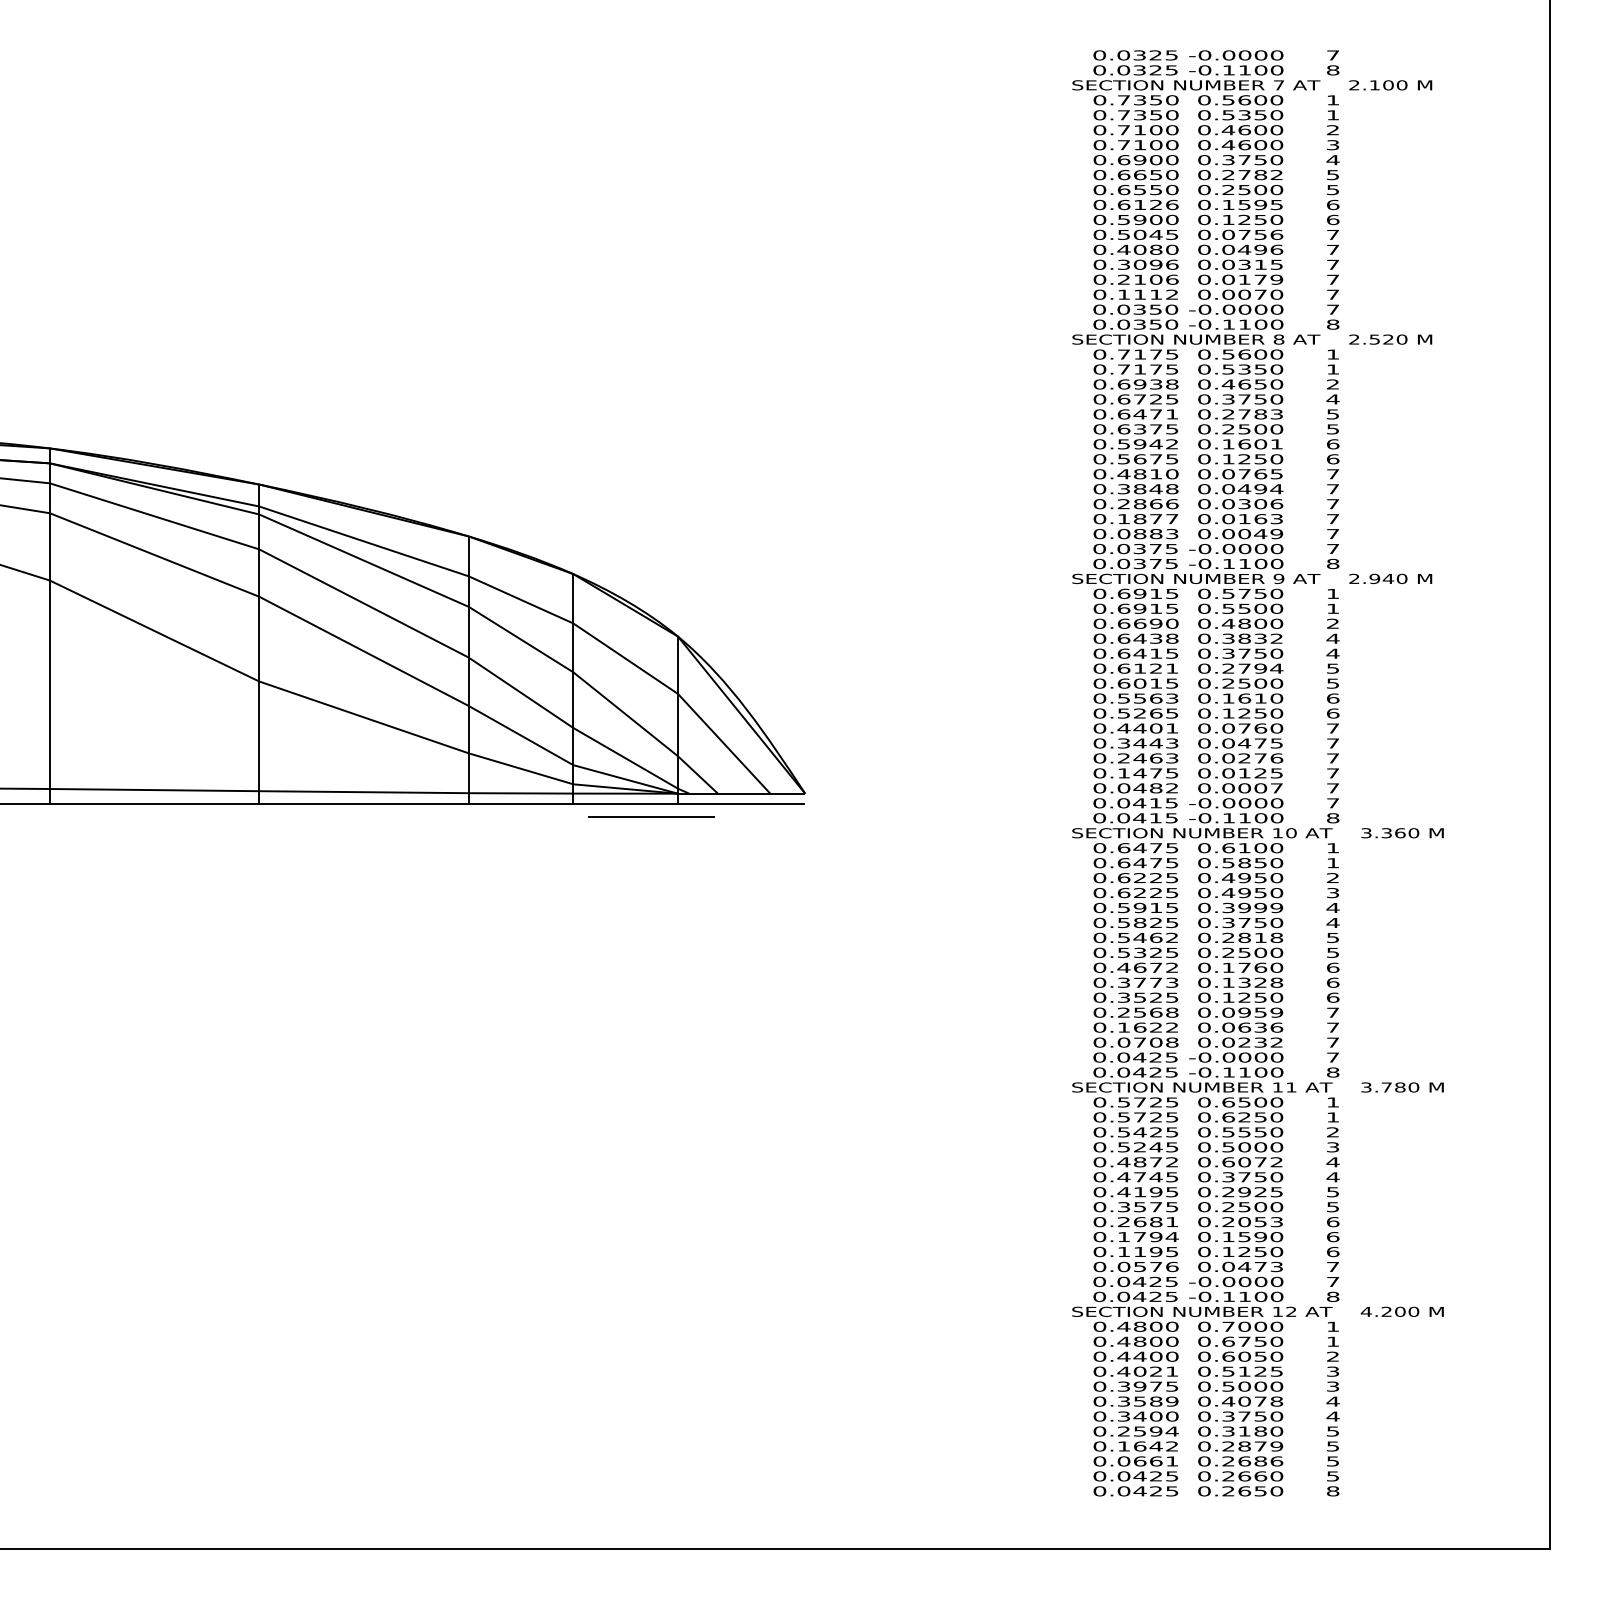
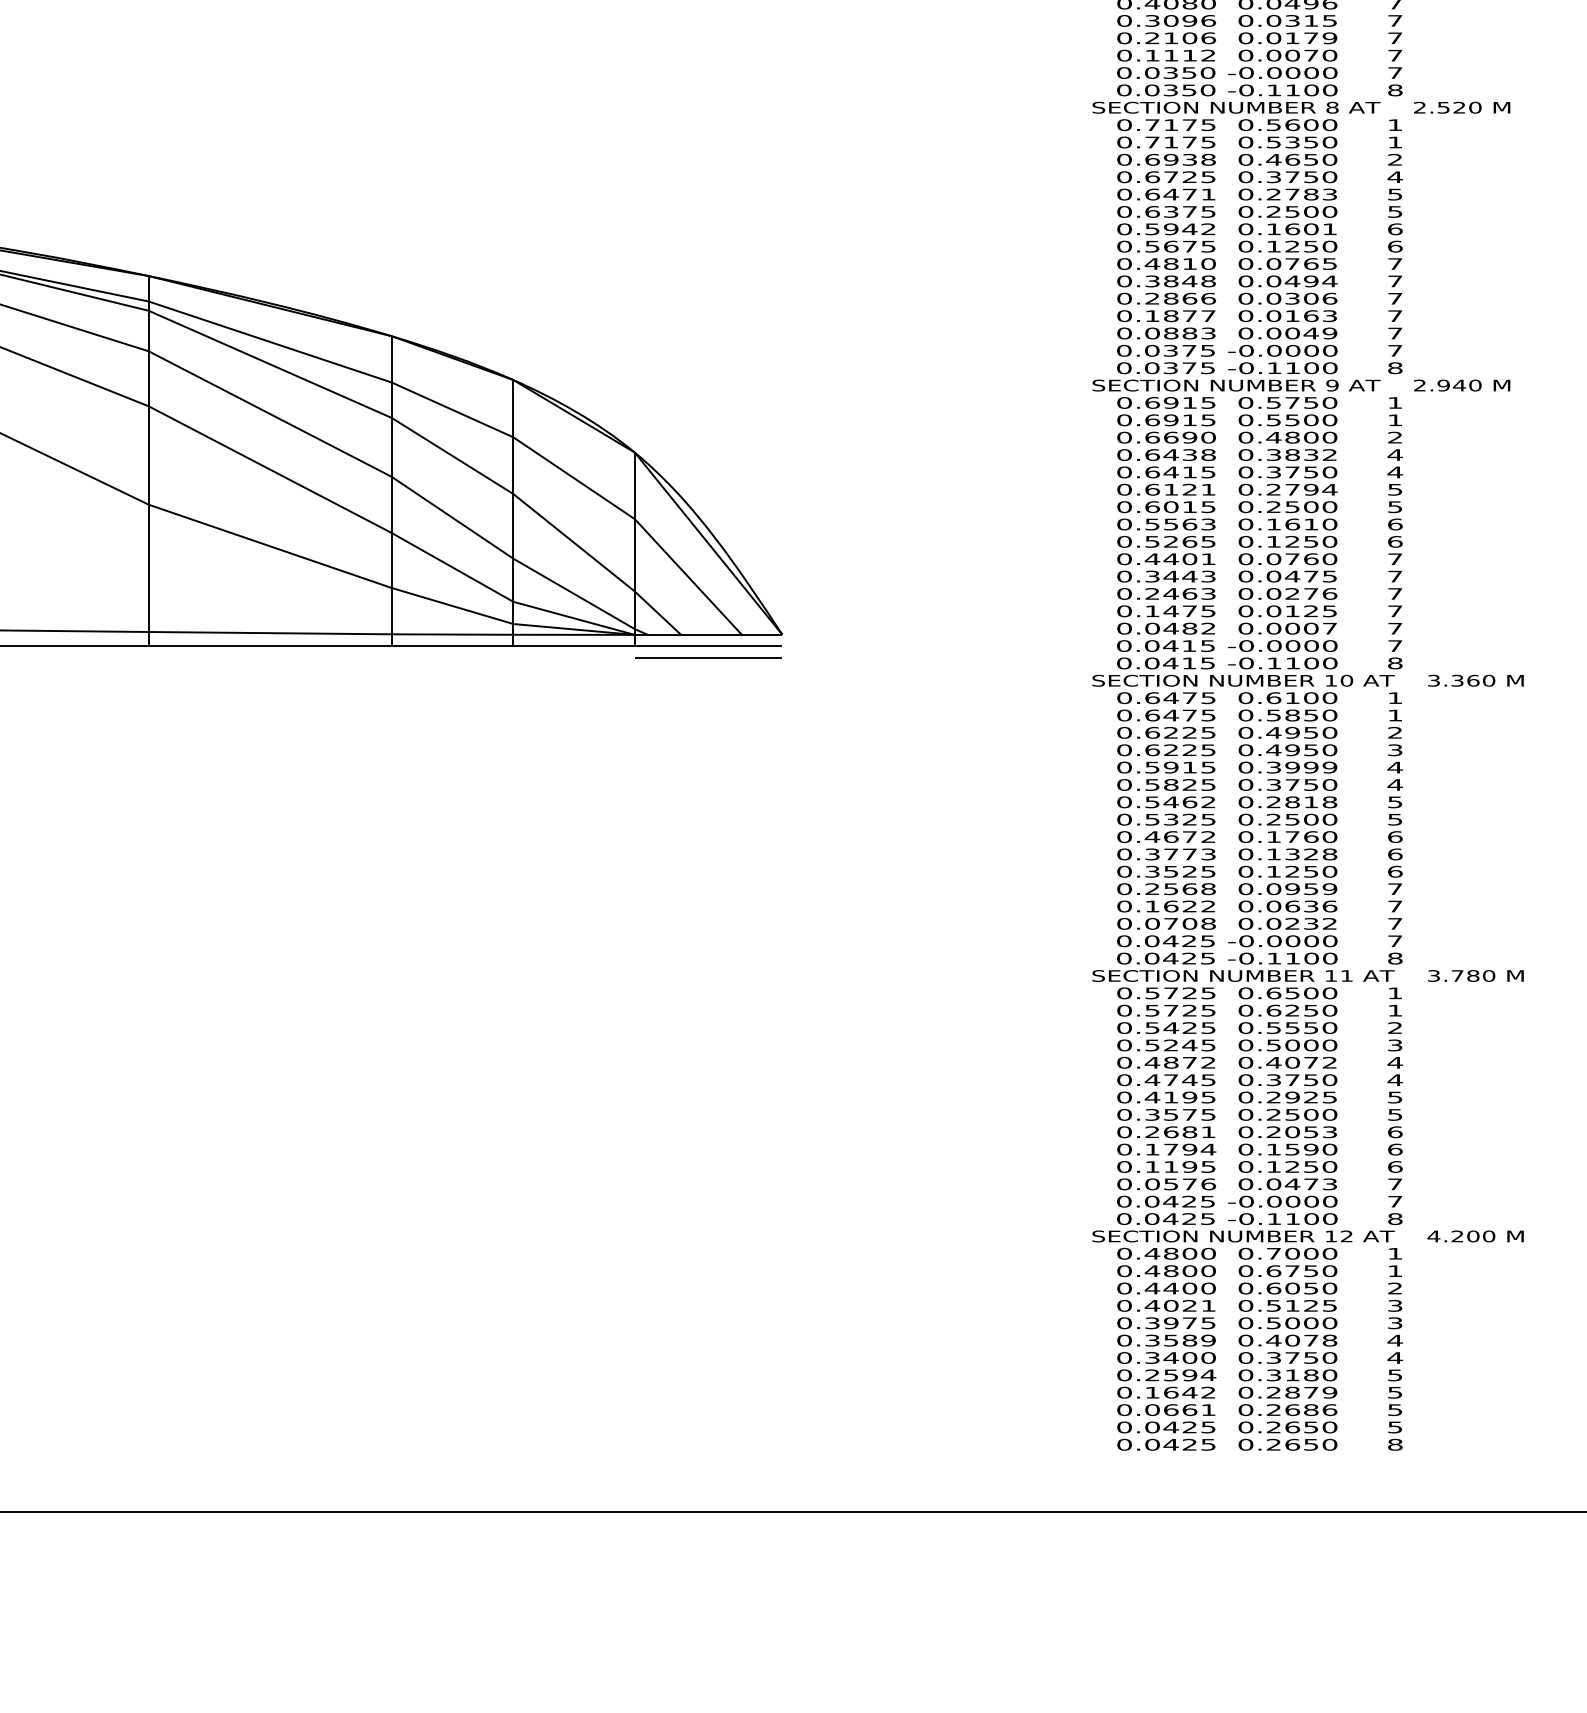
line: (651, 816) -> (708, 657), moved
text: (1228, 1162) -> (1273, 1063), 0.6072 -> 0.4072
text: (1260, 1476) -> (1310, 1427), 0.2660 -> 0.2650

